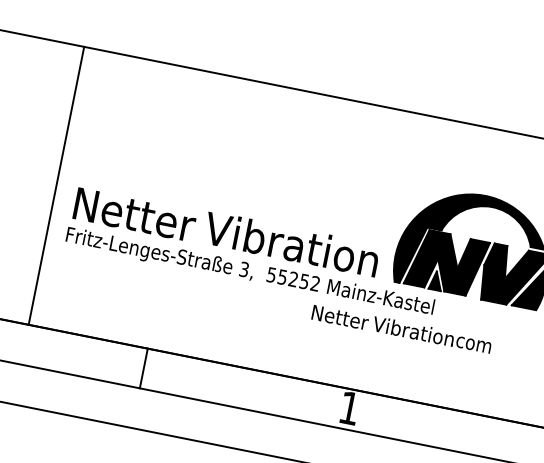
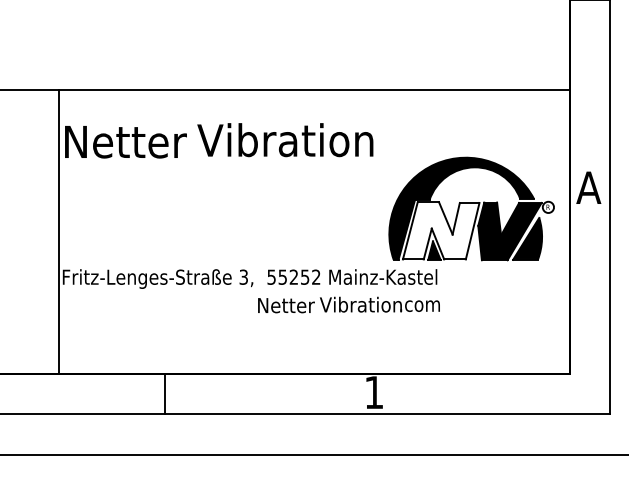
line: (56, 185) -> (59, 231), moved
text: (227, 231) -> (219, 140), moved
fill: (446, 262) -> (440, 230), removed
text: (401, 328) -> (348, 304), moved

